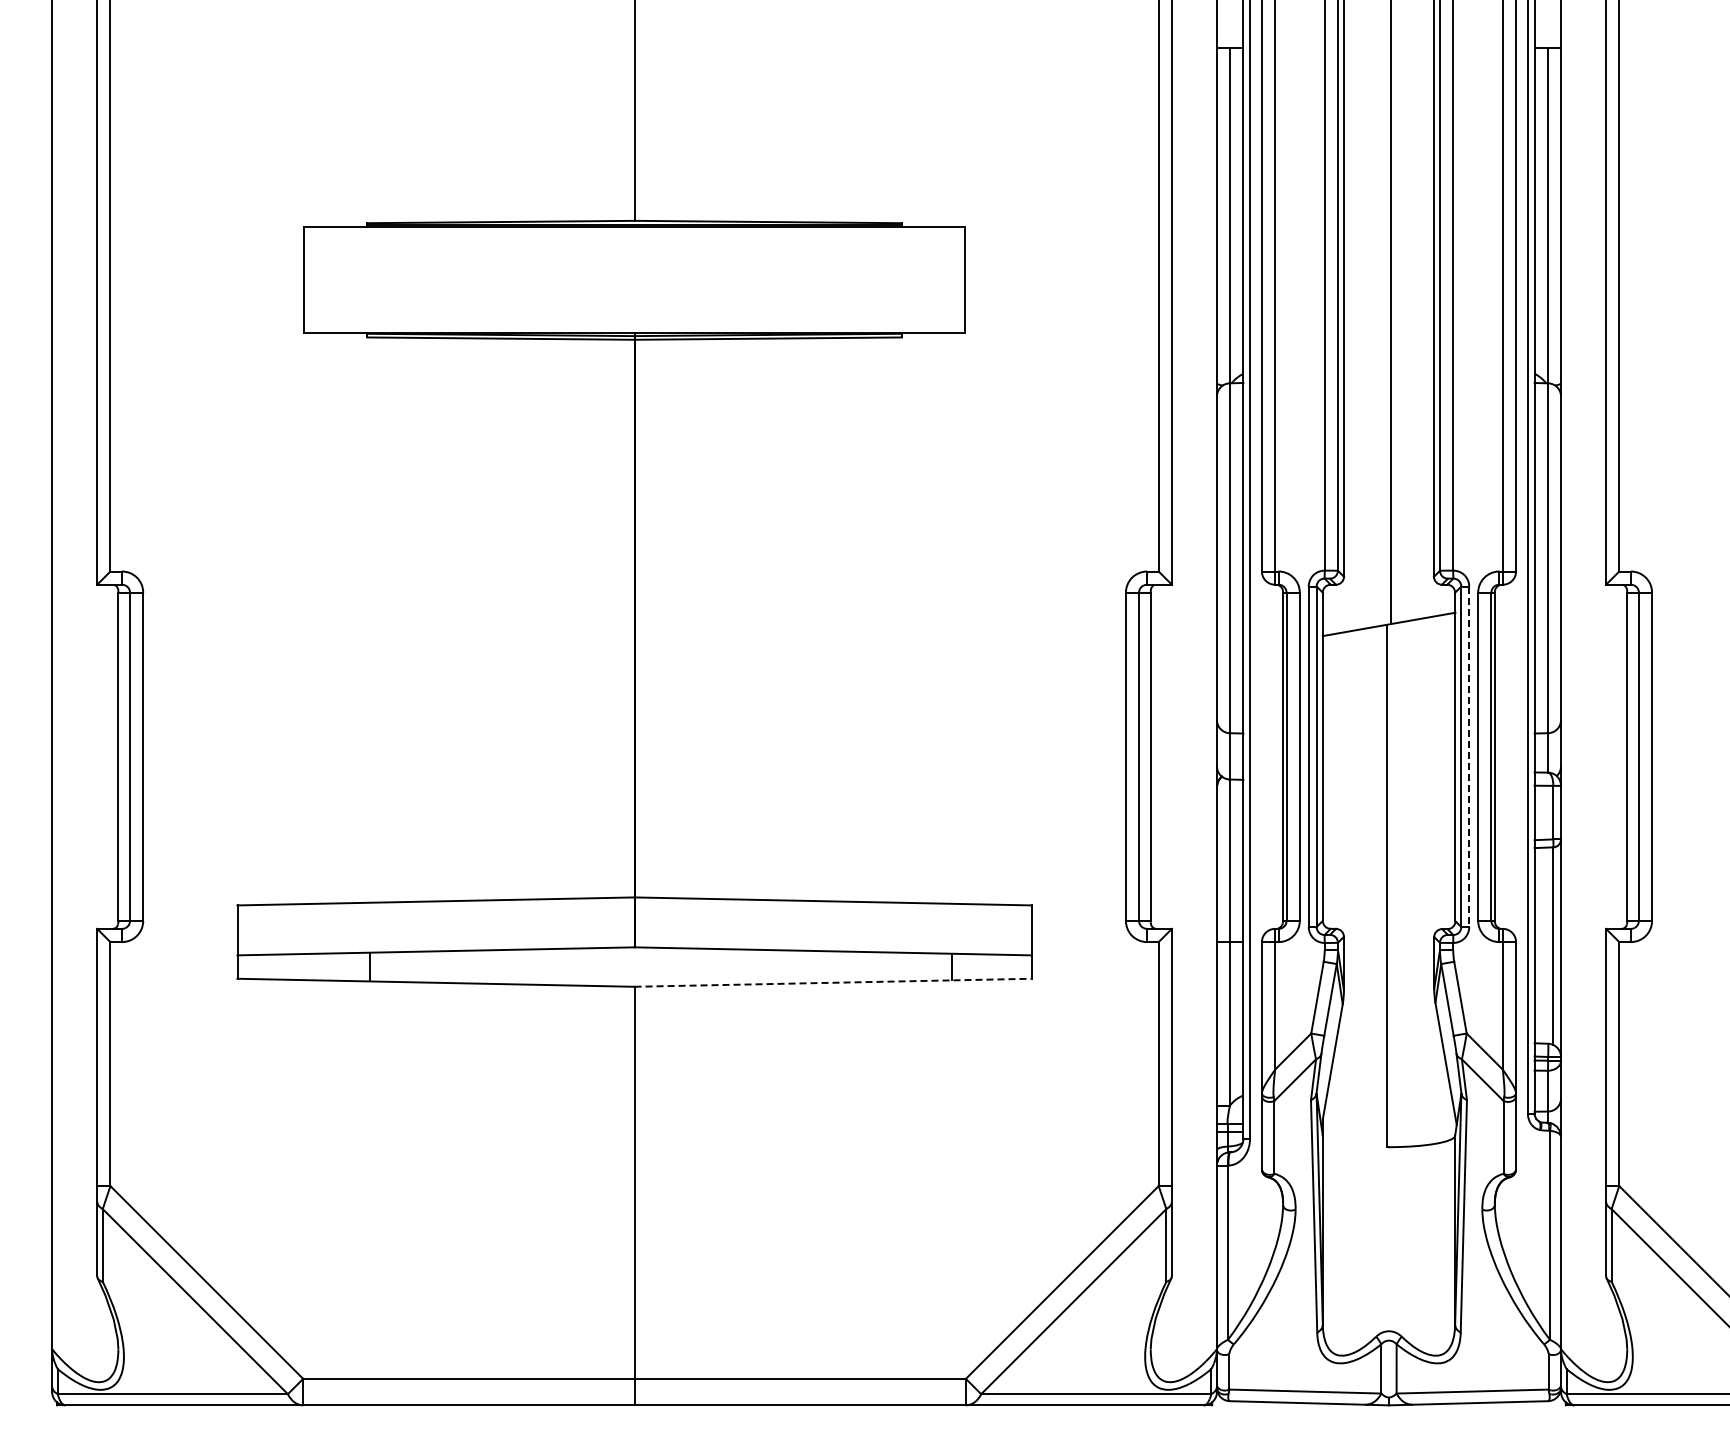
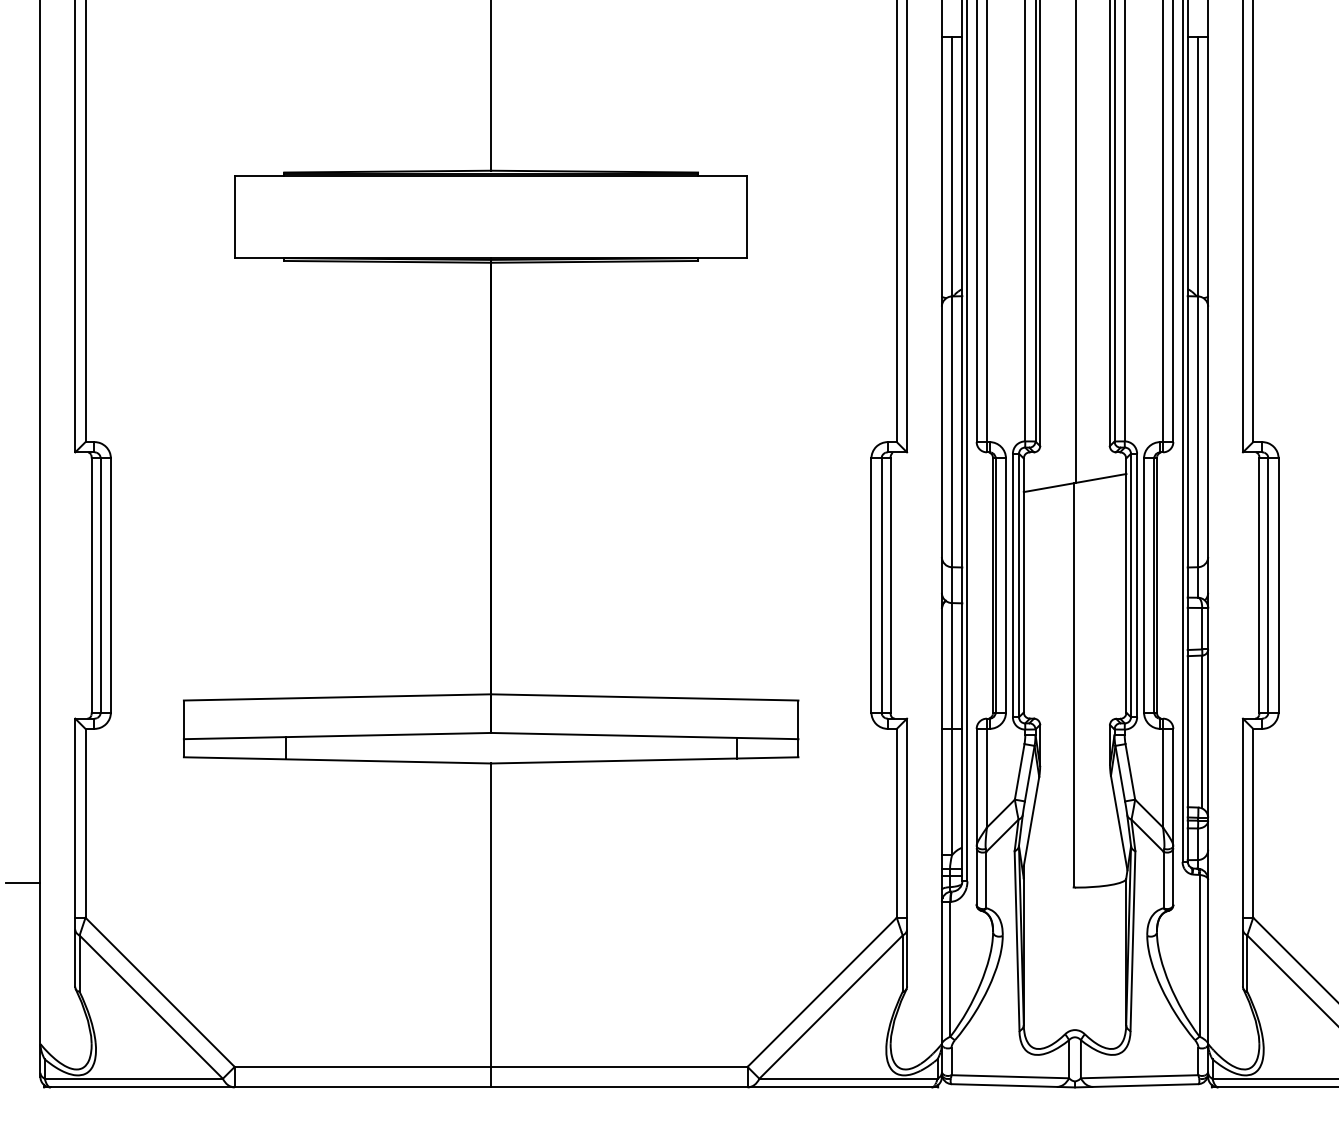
line: (1469, 757) -> (1137, 586), dashed -> solid
line: (833, 982) -> (645, 760), dashed -> solid
line: (29, 1140) -> (22, 882), added

